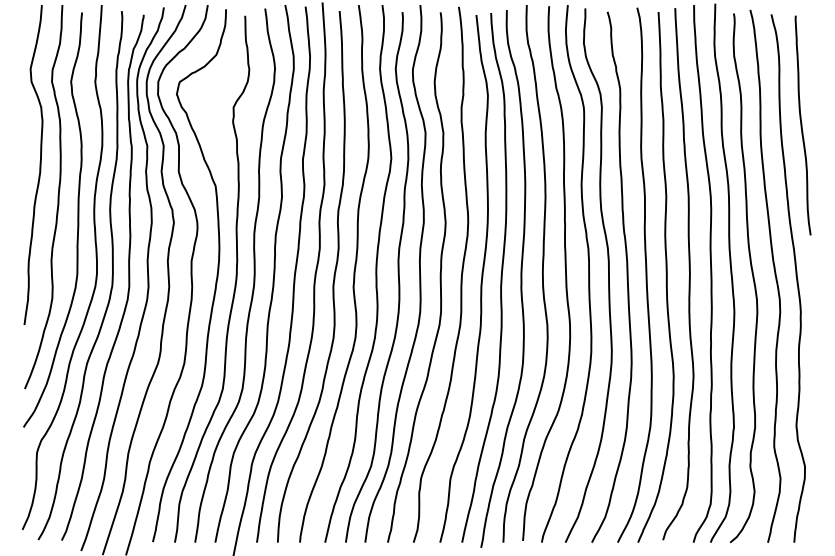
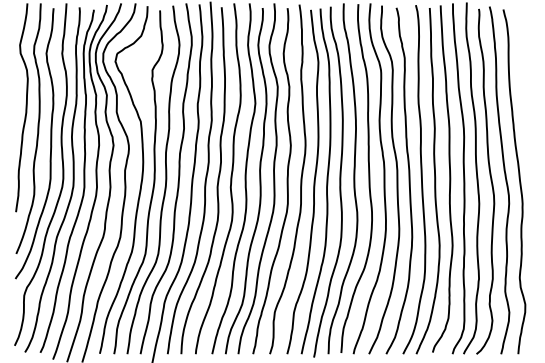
curve: (802, 124) -> (523, 81), removed

